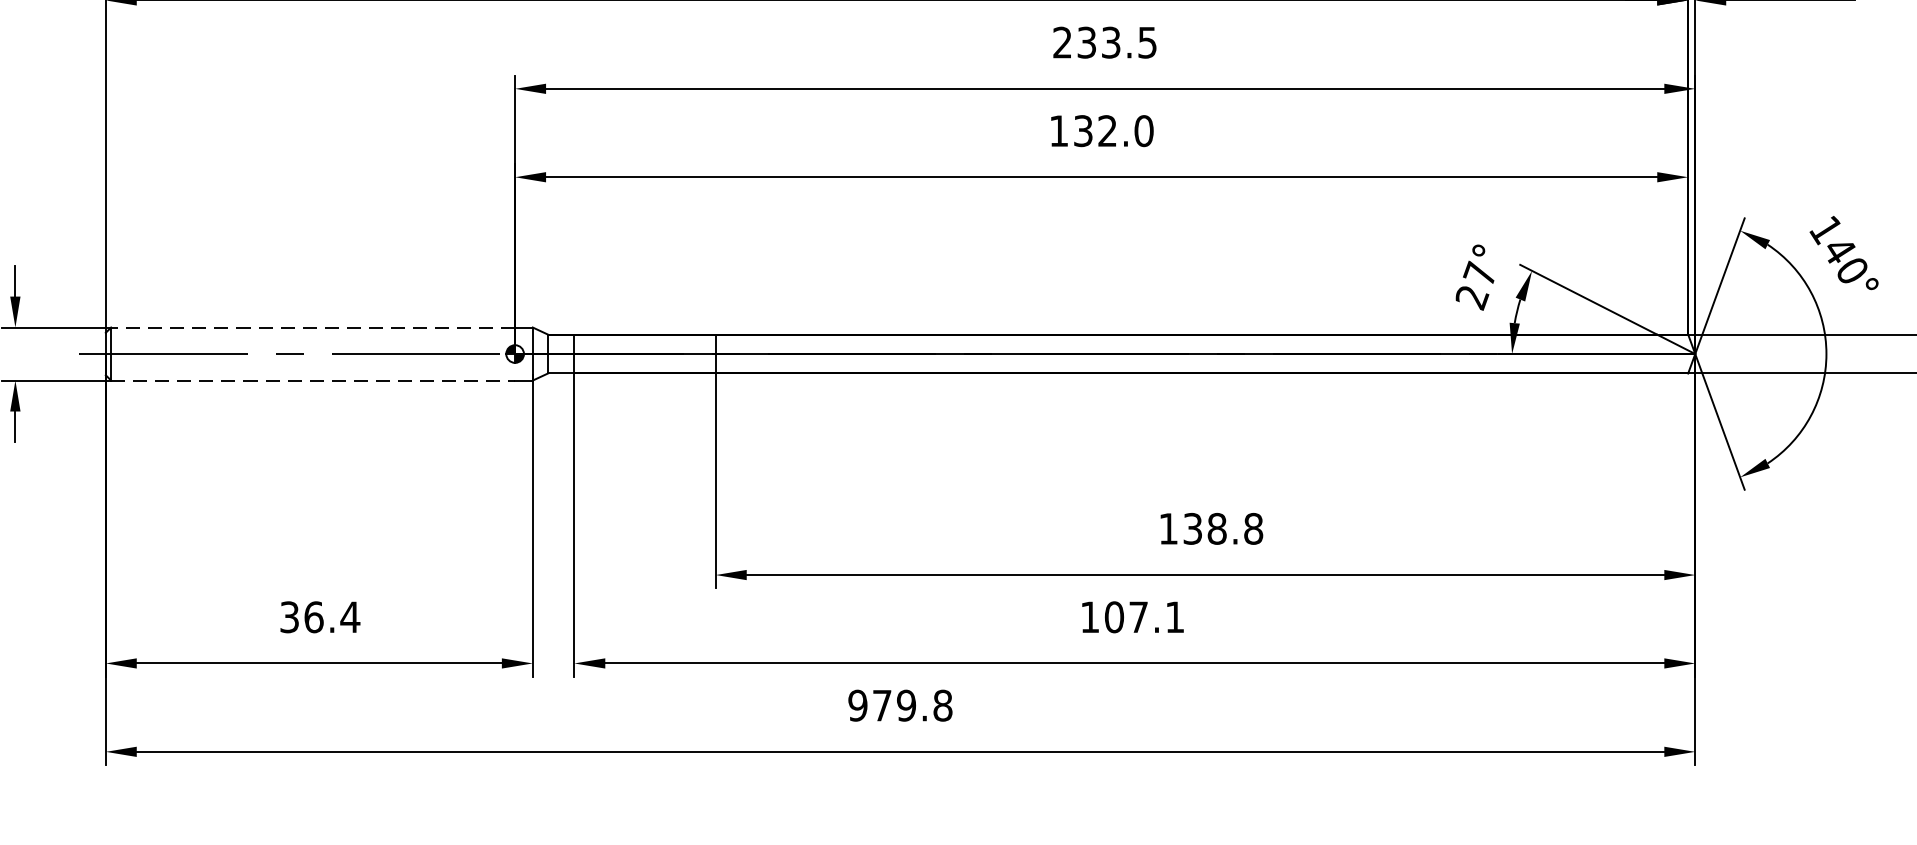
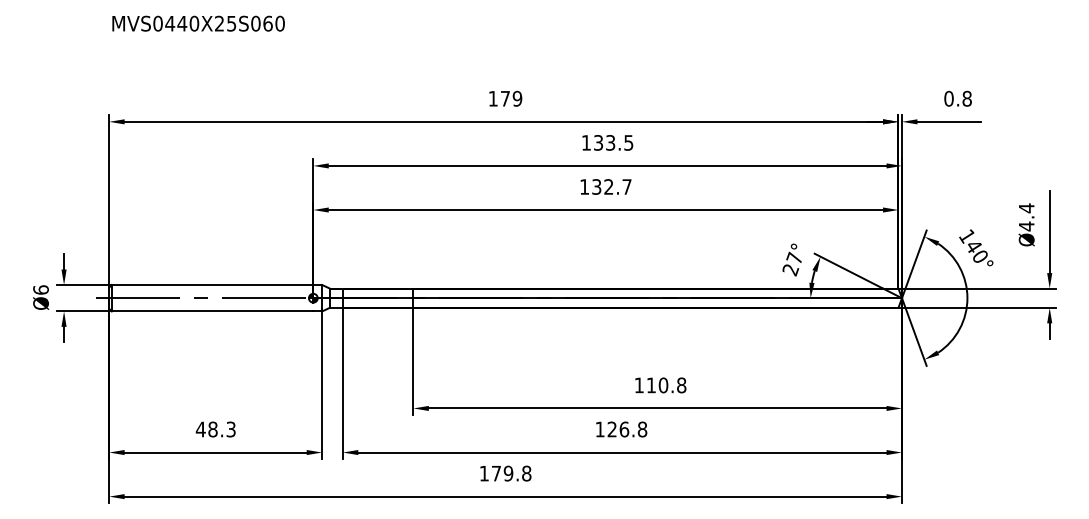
text: (1060, 41) -> (585, 142), 233.5 -> 133.5
text: (1142, 130) -> (626, 186), 132.0 -> 132.7
line: (312, 326) -> (212, 284), dashed -> solid
line: (312, 380) -> (212, 311), dashed -> solid
text: (1205, 529) -> (657, 385), 138.8 -> 110.8
text: (318, 617) -> (215, 429), 36.4 -> 48.3
text: (1144, 617) -> (627, 429), 107.1 -> 126.8
text: (858, 705) -> (484, 473), 979.8 -> 179.8

